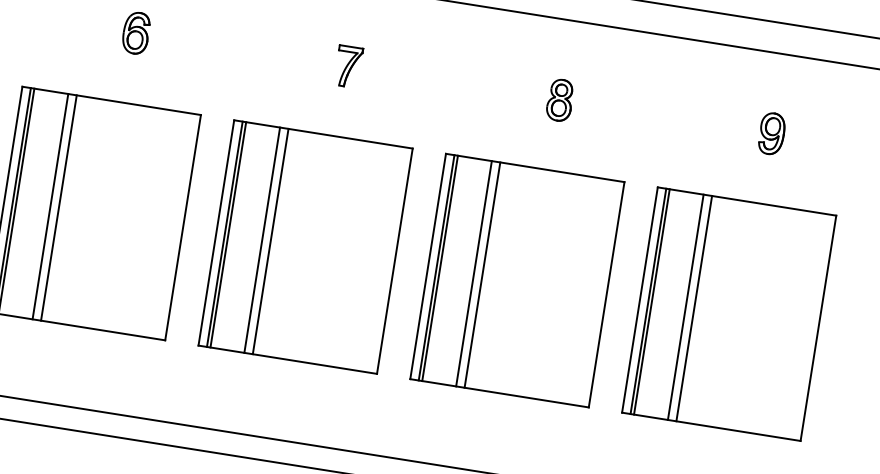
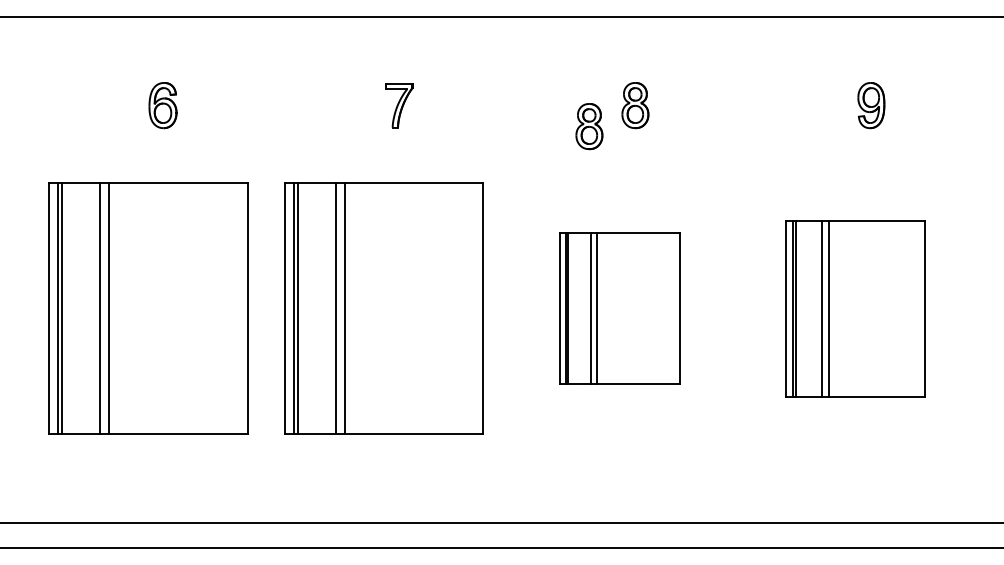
part: (515, 112) -> (589, 126), added
part: (517, 280) -> (619, 308), size x0.6
part: (728, 313) -> (855, 308), size x0.7

